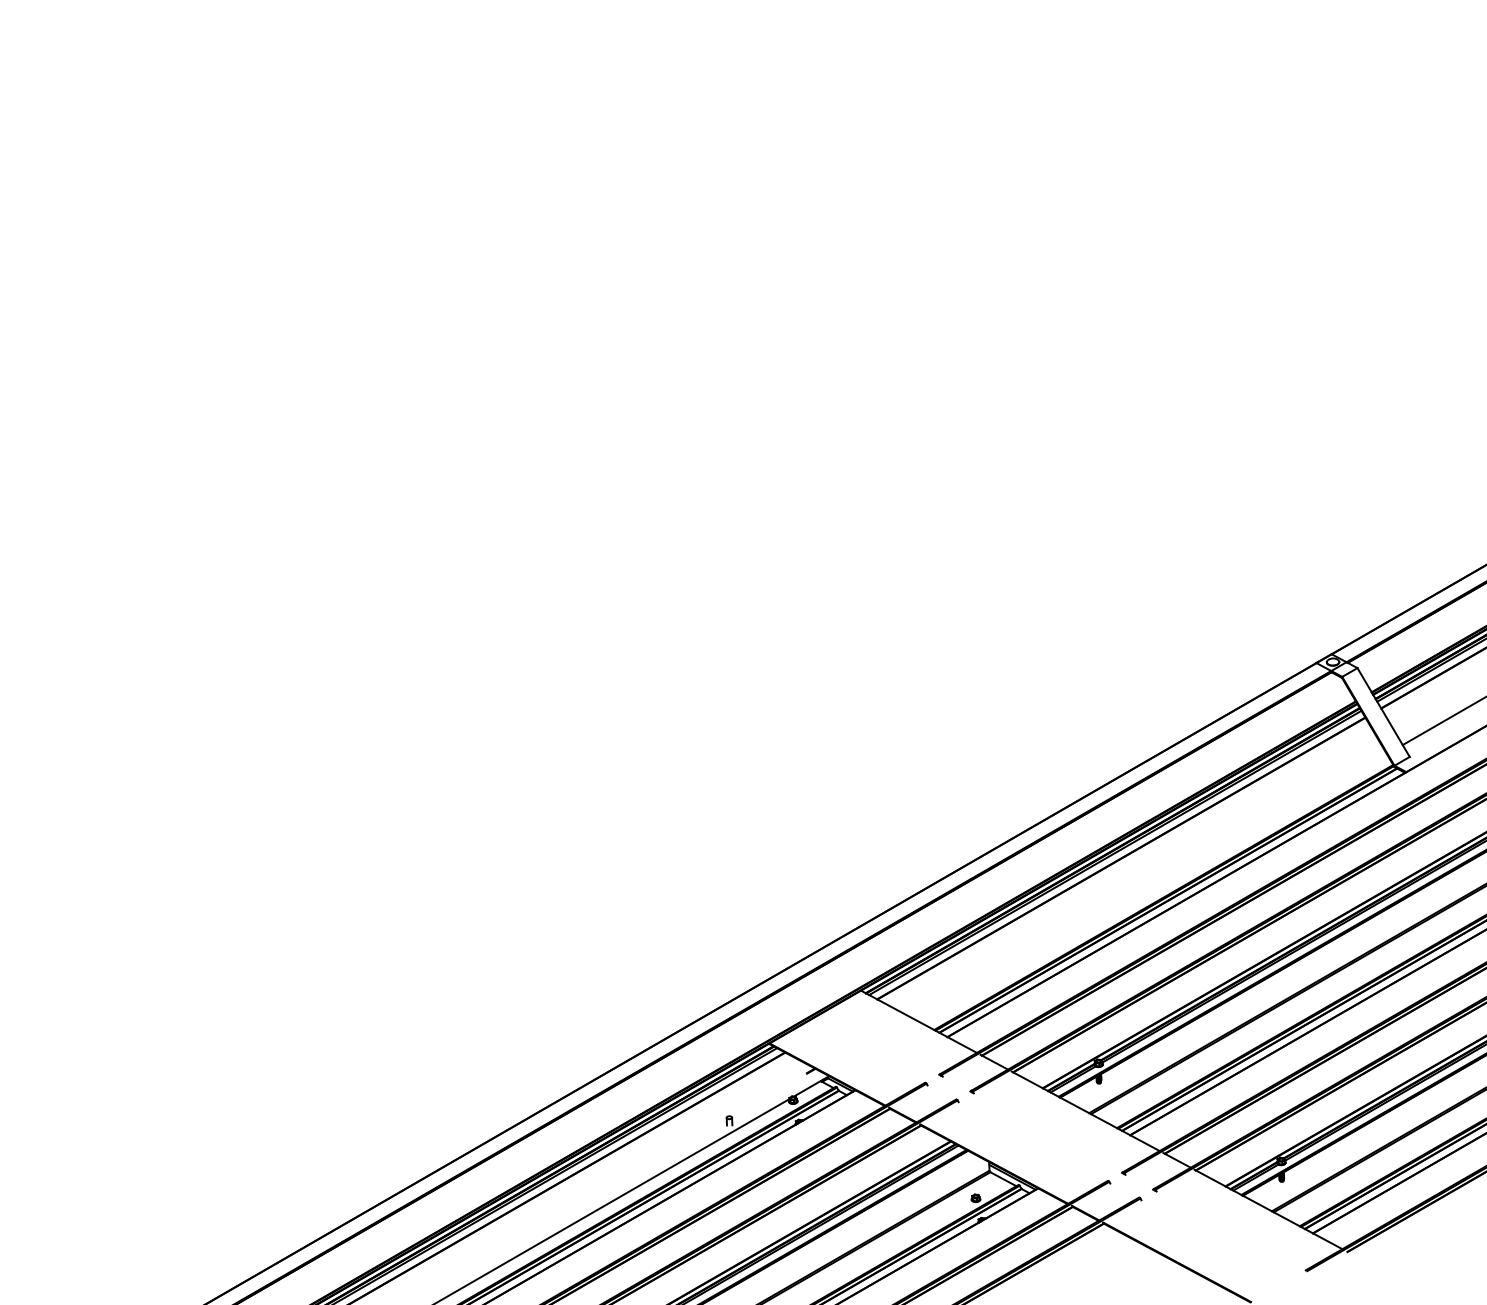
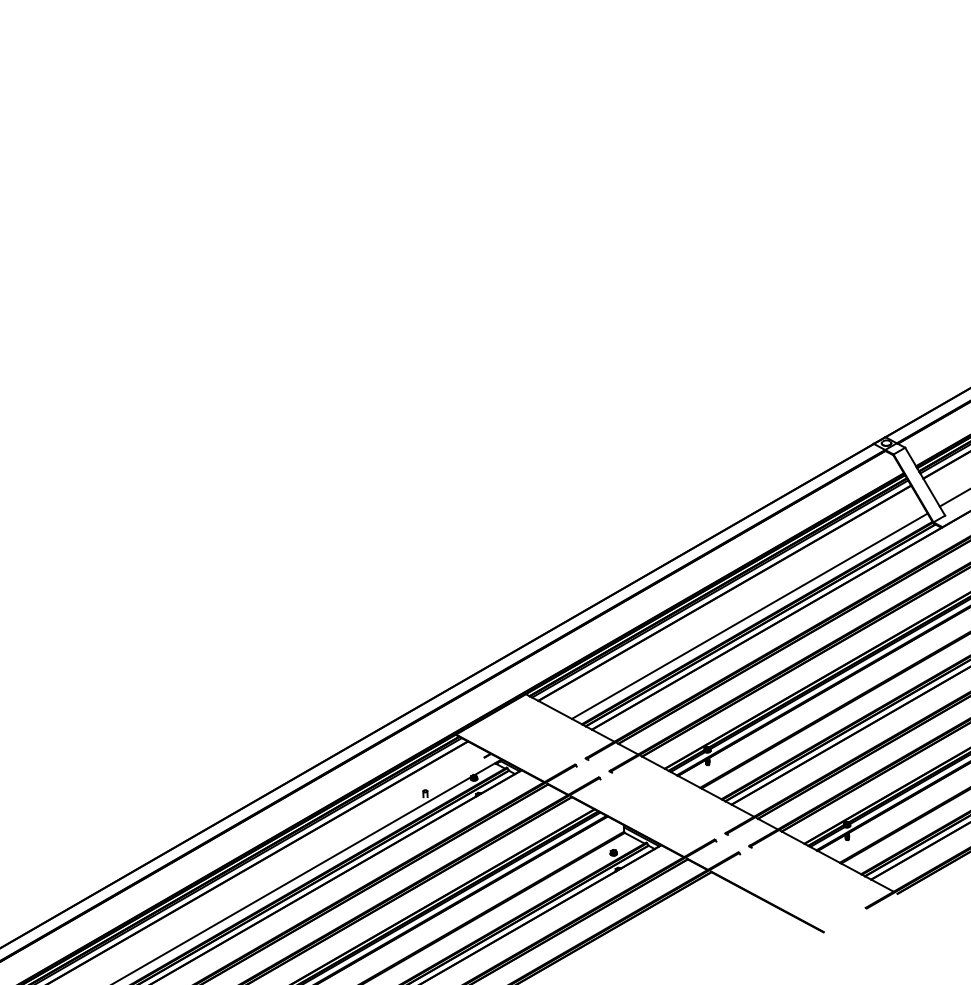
line: (1153, 888) -> (749, 616), added

